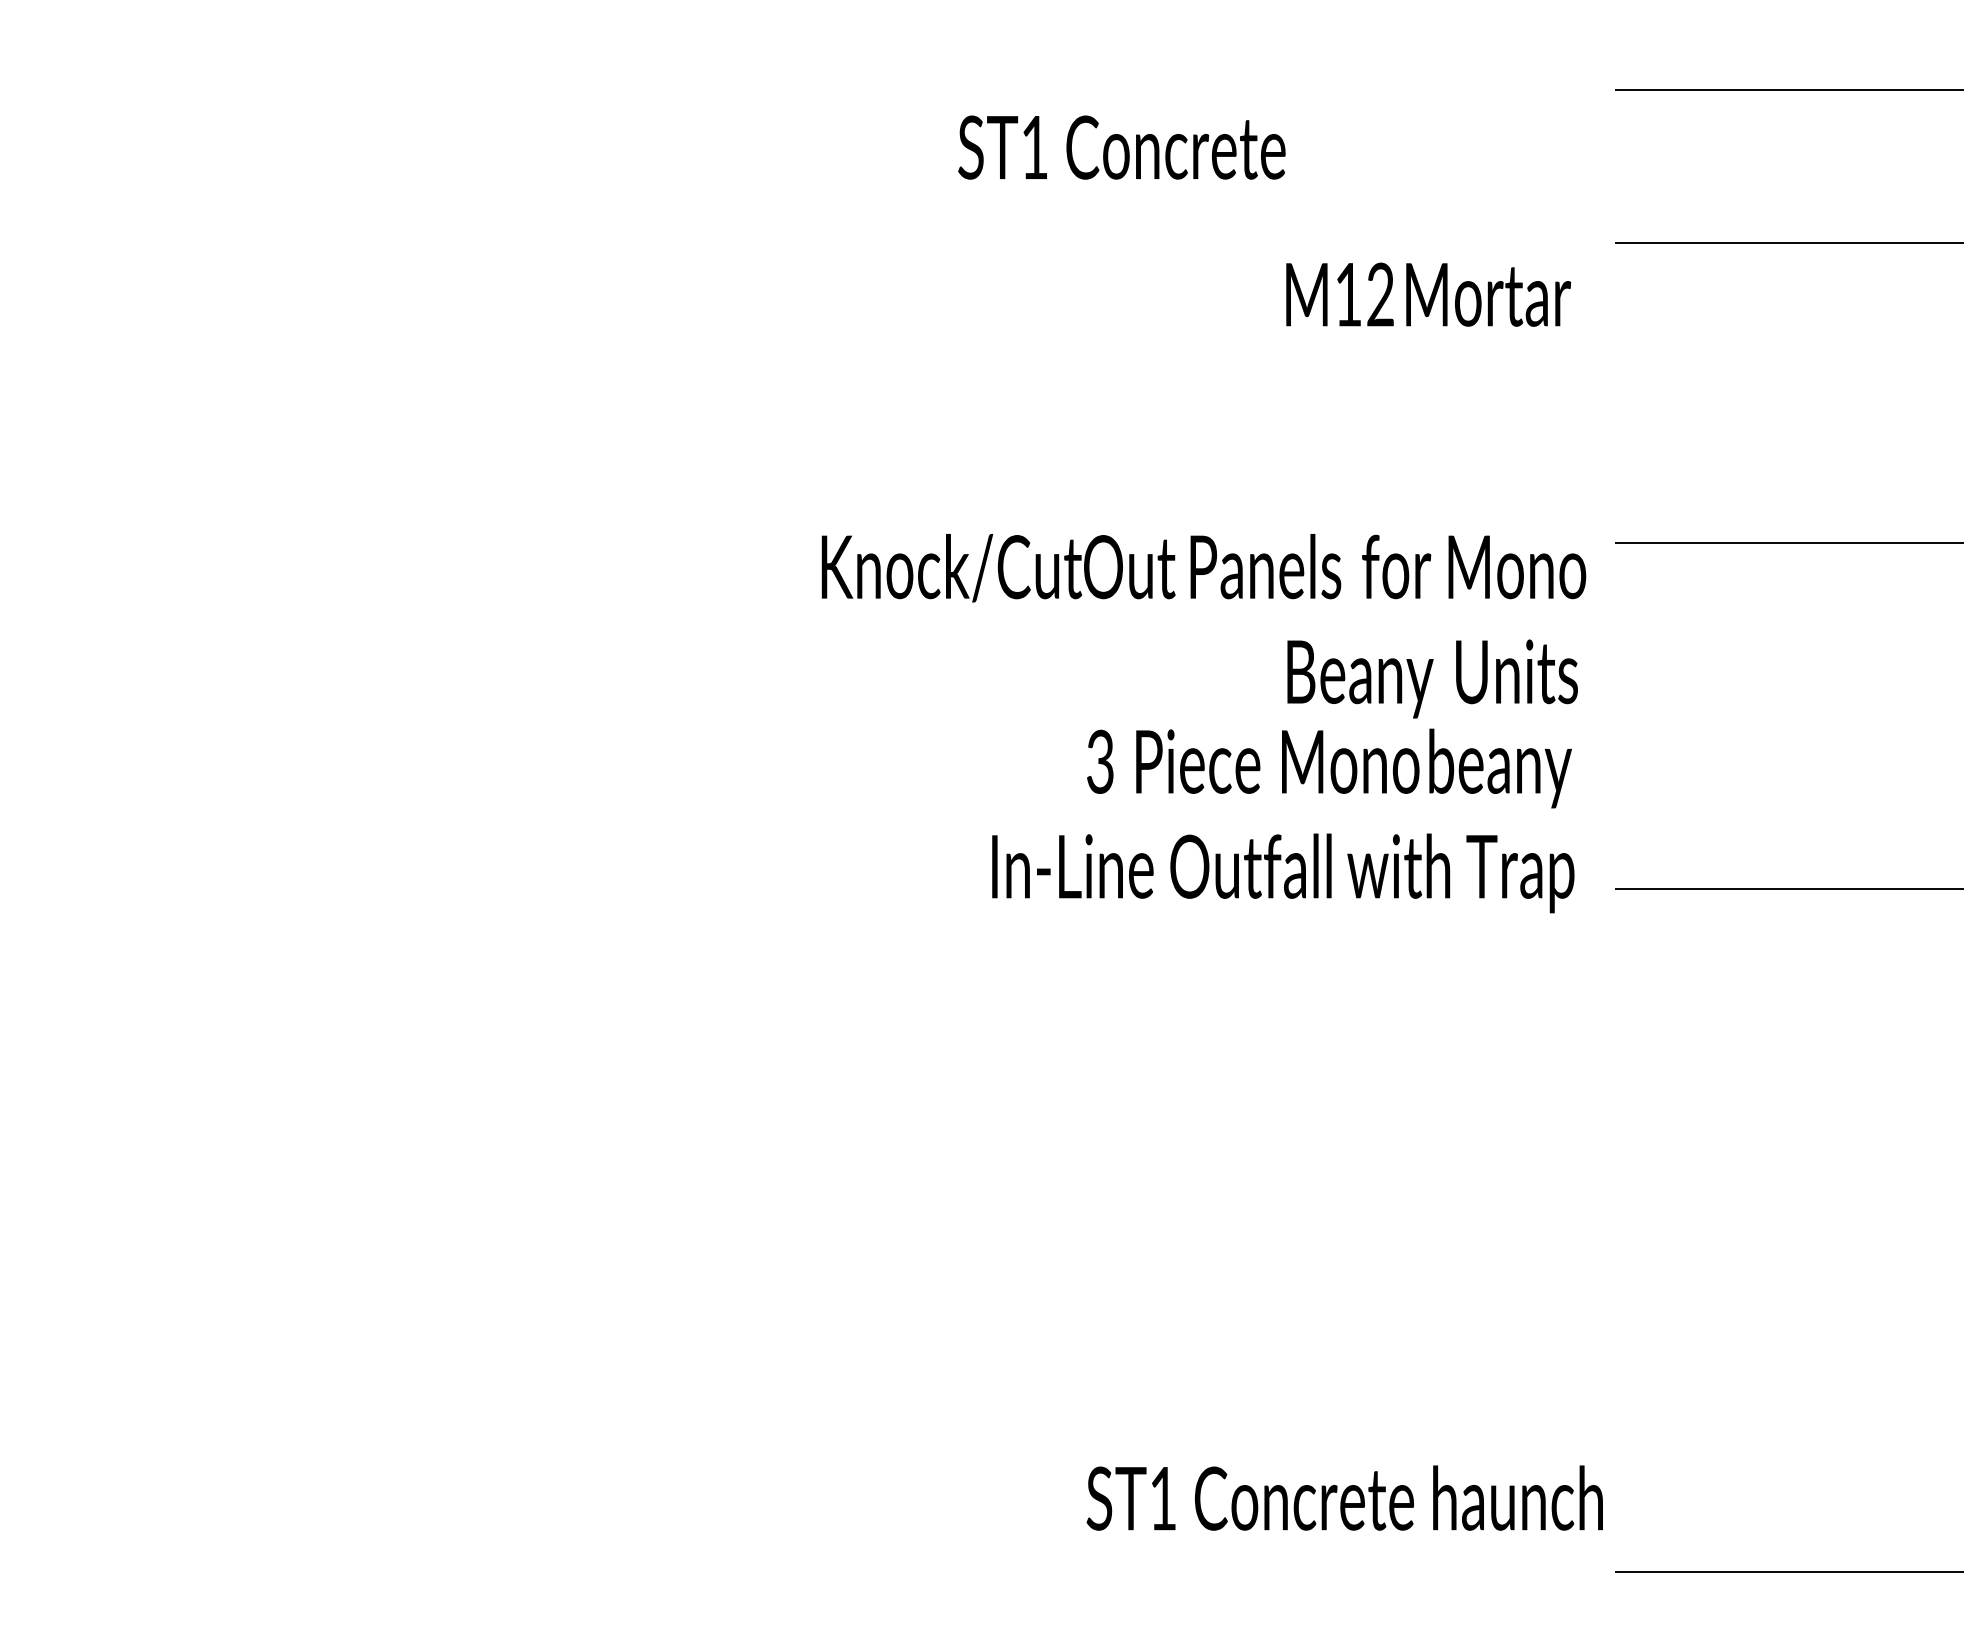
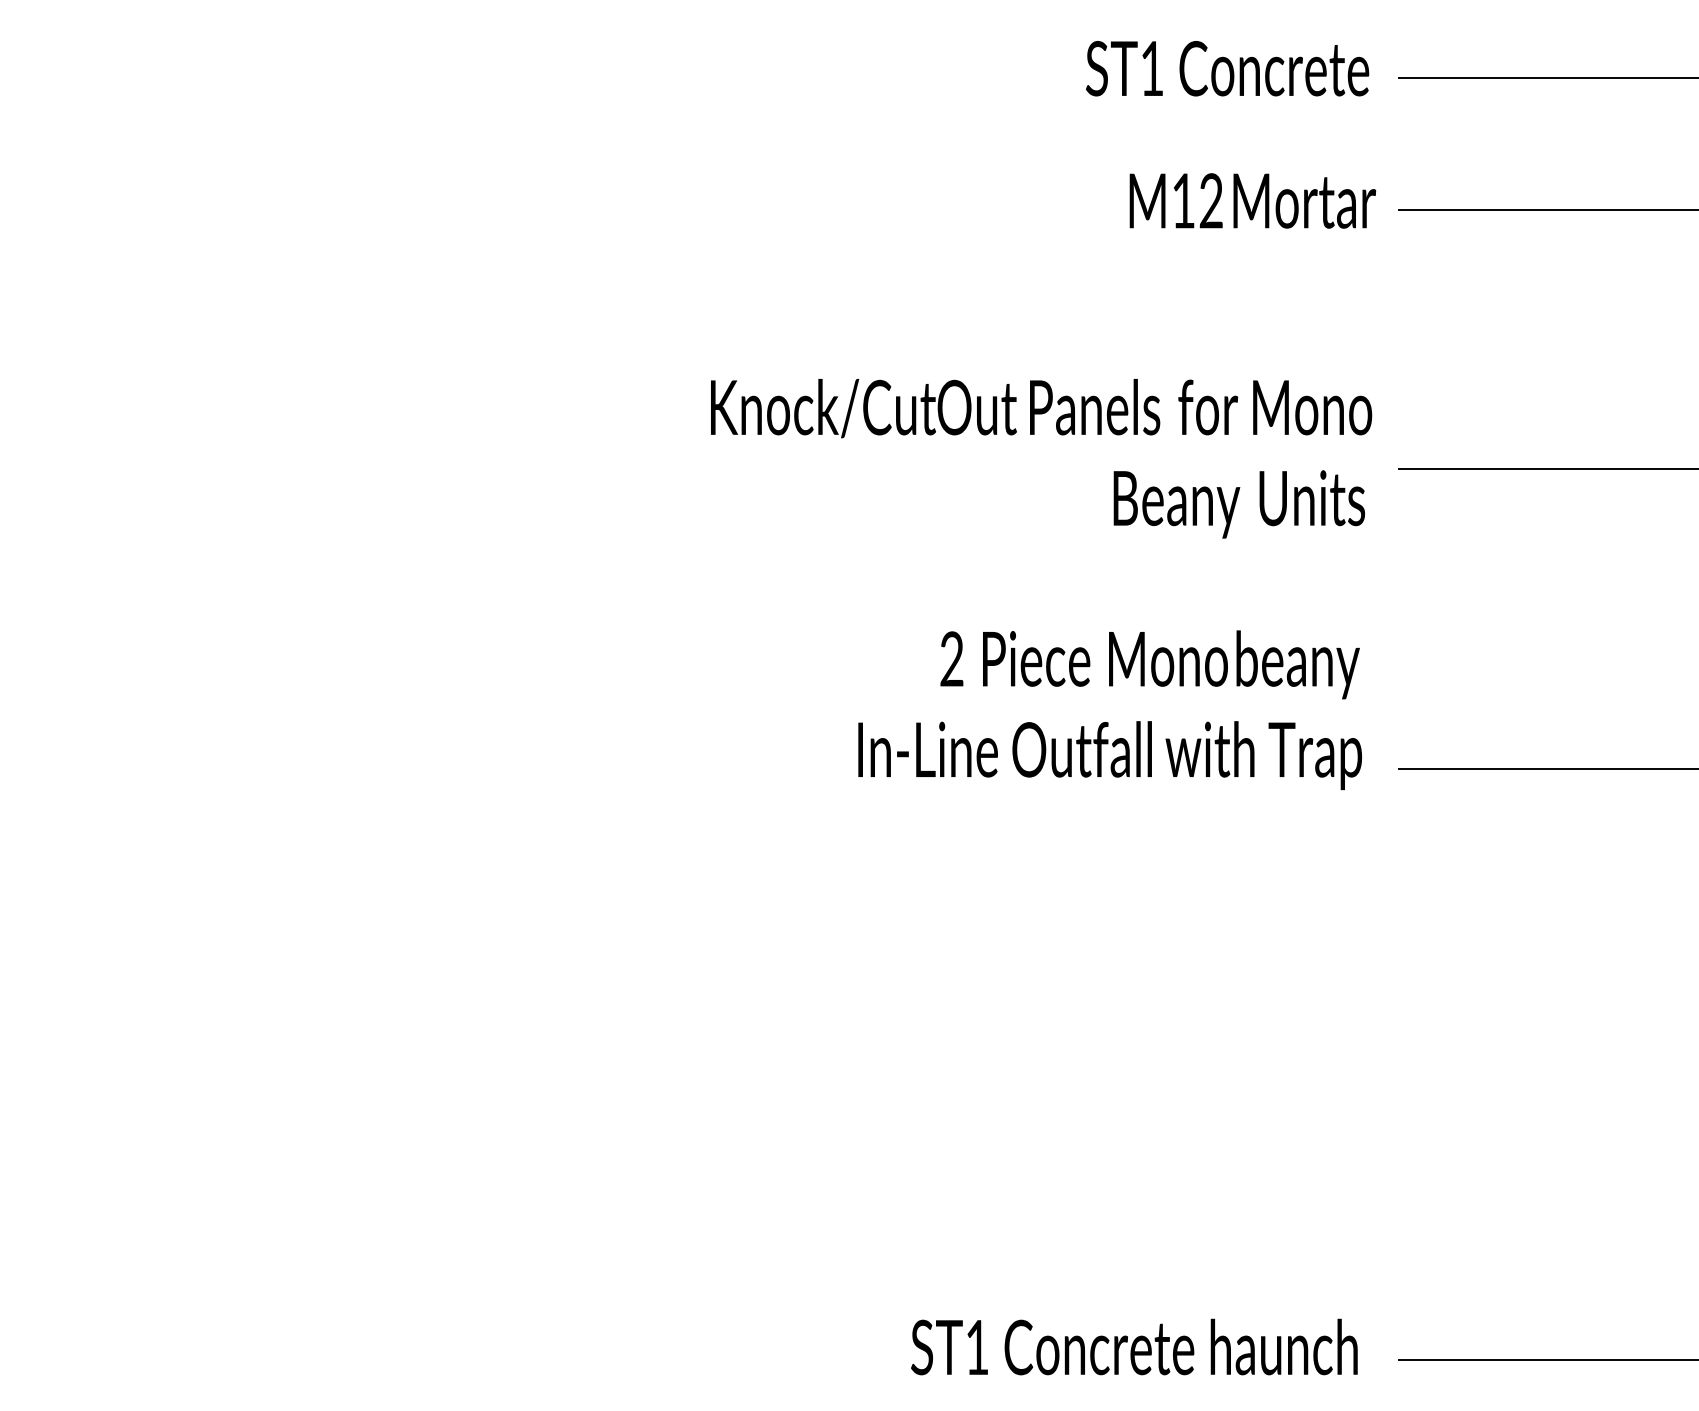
text: (1121, 147) -> (1227, 68), moved
text: (1428, 294) -> (1252, 200), moved
text: (1203, 625) -> (1041, 458), moved
text: (1099, 762) -> (951, 659), 3 -> 2
text: (1344, 1497) -> (1134, 1346), moved

